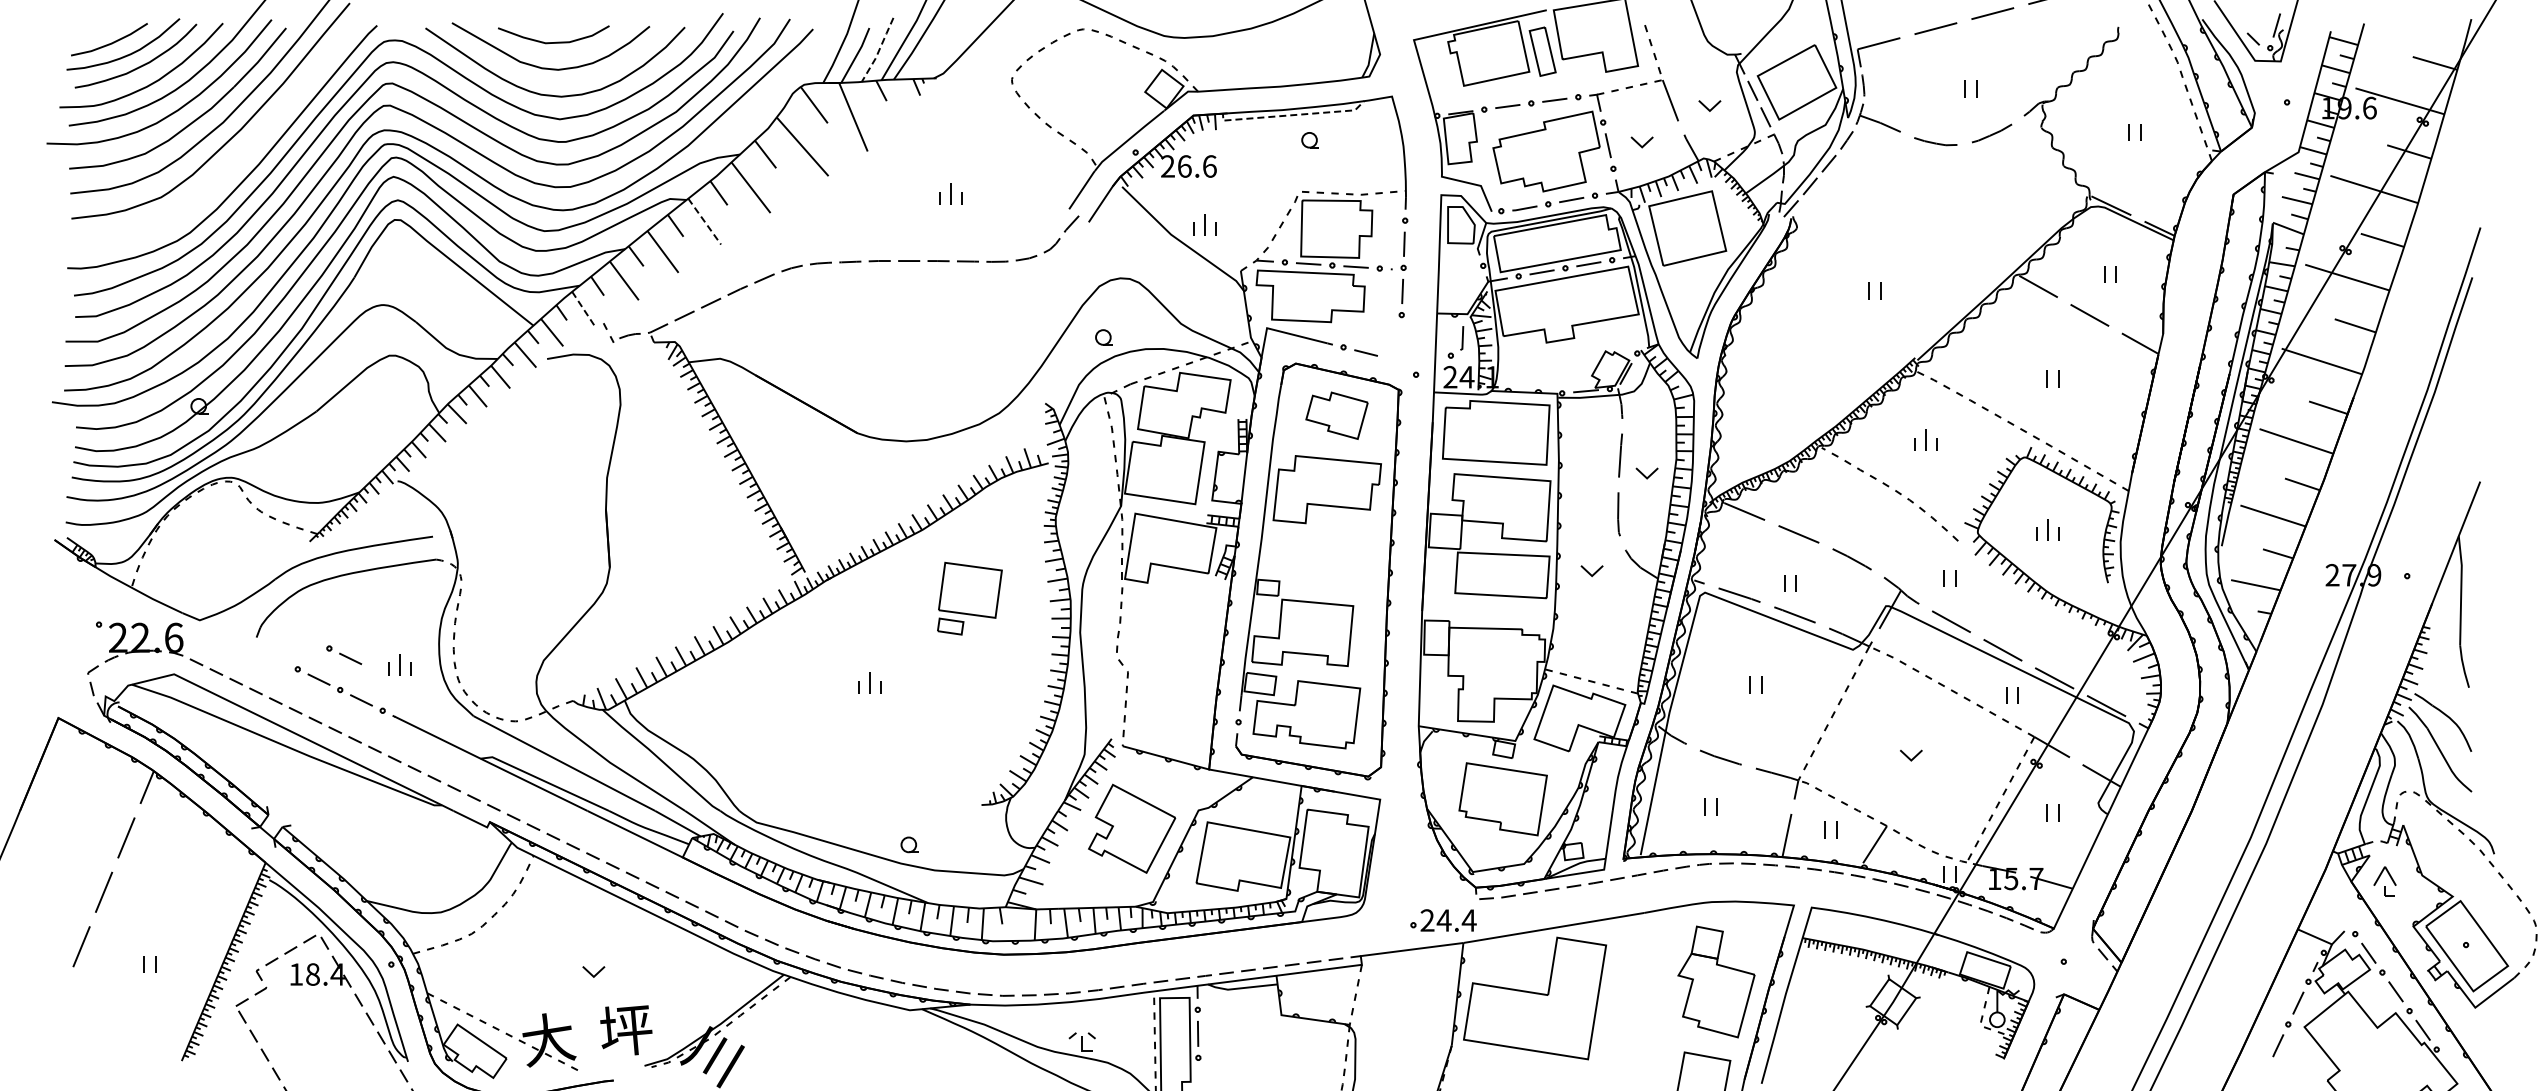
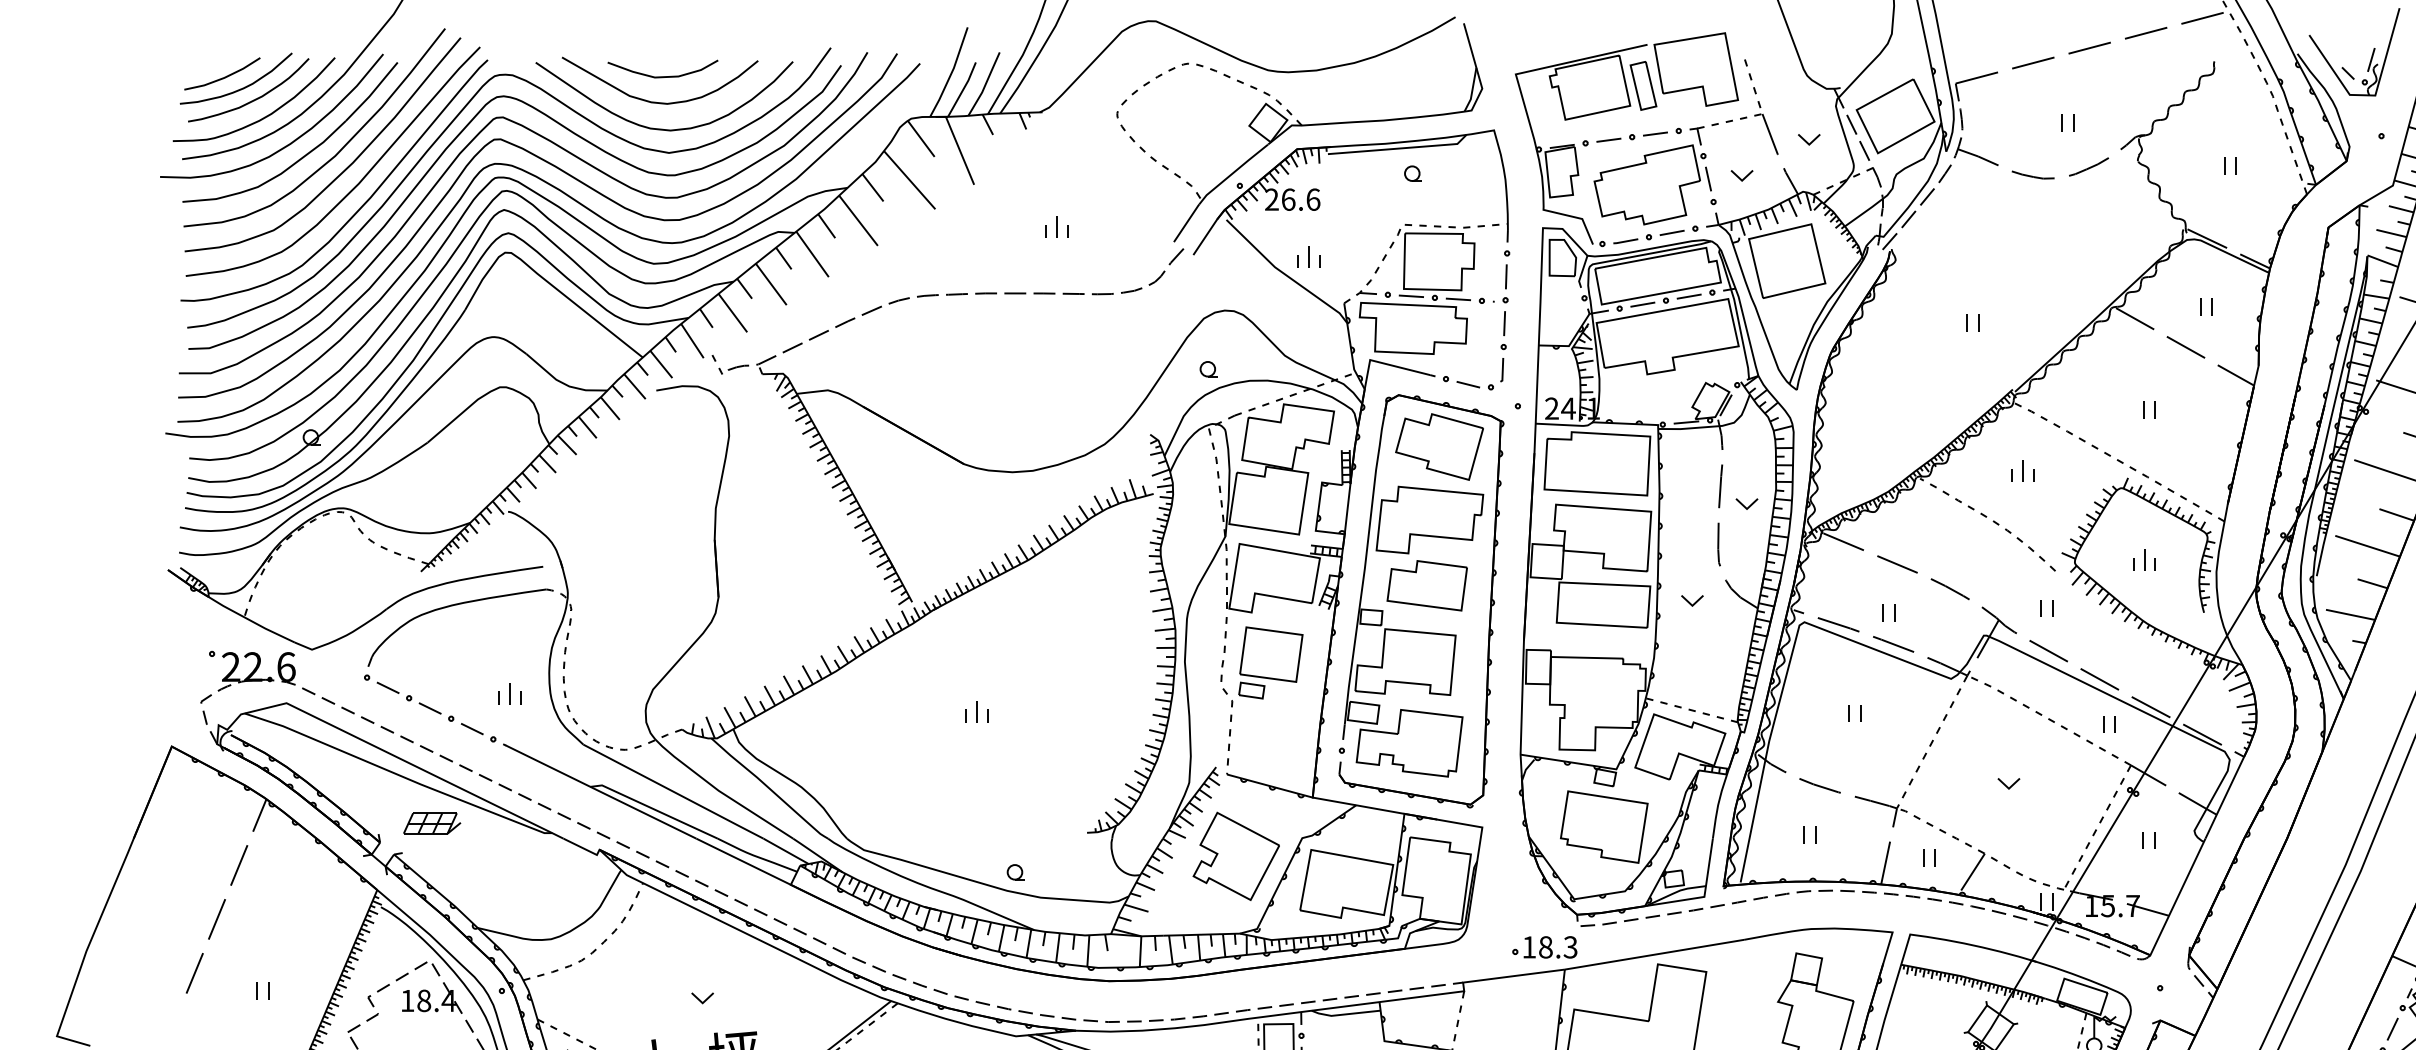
line: (879, 50) -> (985, 84), dashed -> solid
line: (1297, 114) -> (1400, 148), dashed -> solid
curve: (244, 151) -> (356, 184), added
line: (704, 222) -> (812, 255), dashed -> solid
line: (583, 309) -> (692, 341), dashed -> solid
part: (1455, 342) -> (1495, 374), moved
part: (1336, 415) -> (1439, 446), size x1.43
part: (1324, 555) -> (1427, 585), added
part: (969, 598) -> (1270, 662), moved
part: (344, 654) -> (382, 683), moved
part: (320, 795) -> (431, 823), added
text: (1448, 920) -> (1550, 947), 24.4 -> 18.3

